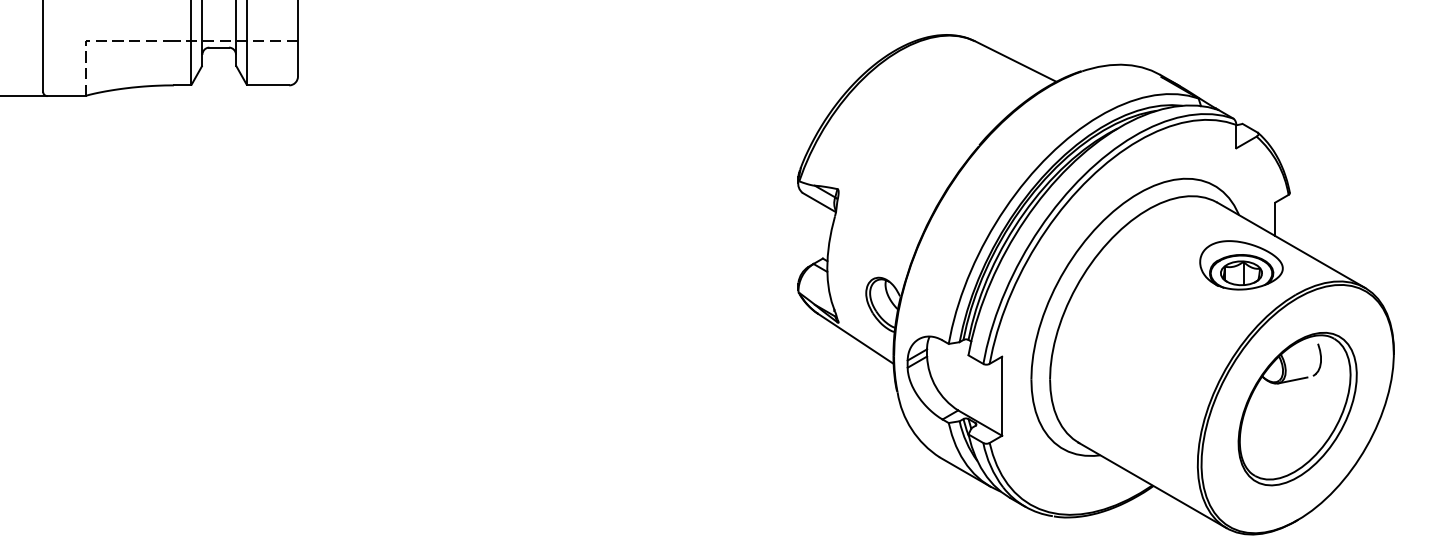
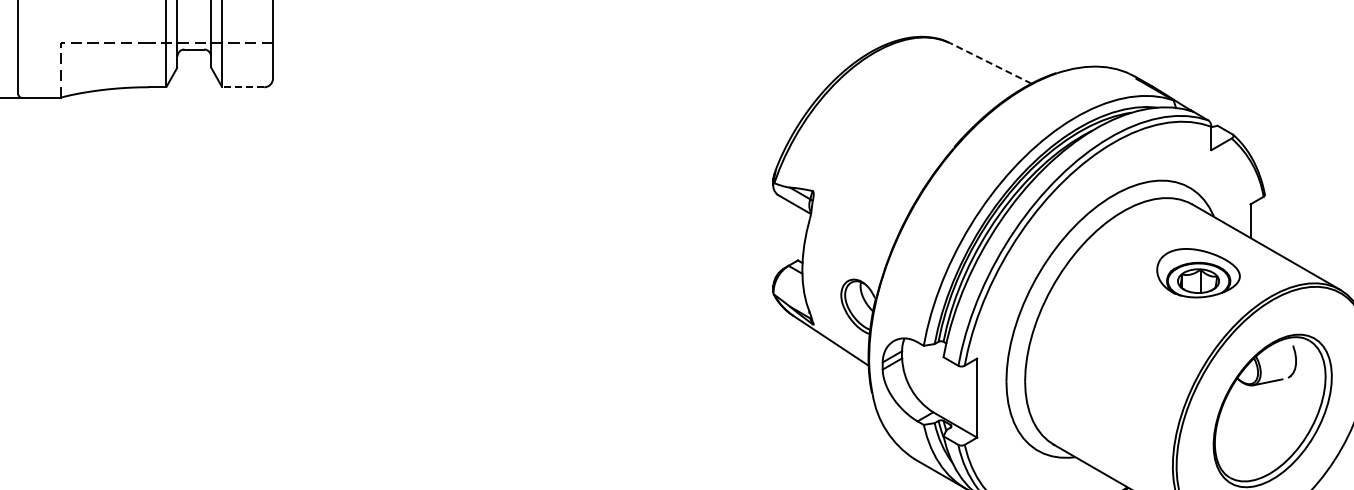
line: (1015, 61) -> (990, 63), solid -> dashed
line: (267, 85) -> (242, 87), solid -> dashed
part: (1241, 265) -> (1198, 273), moved

